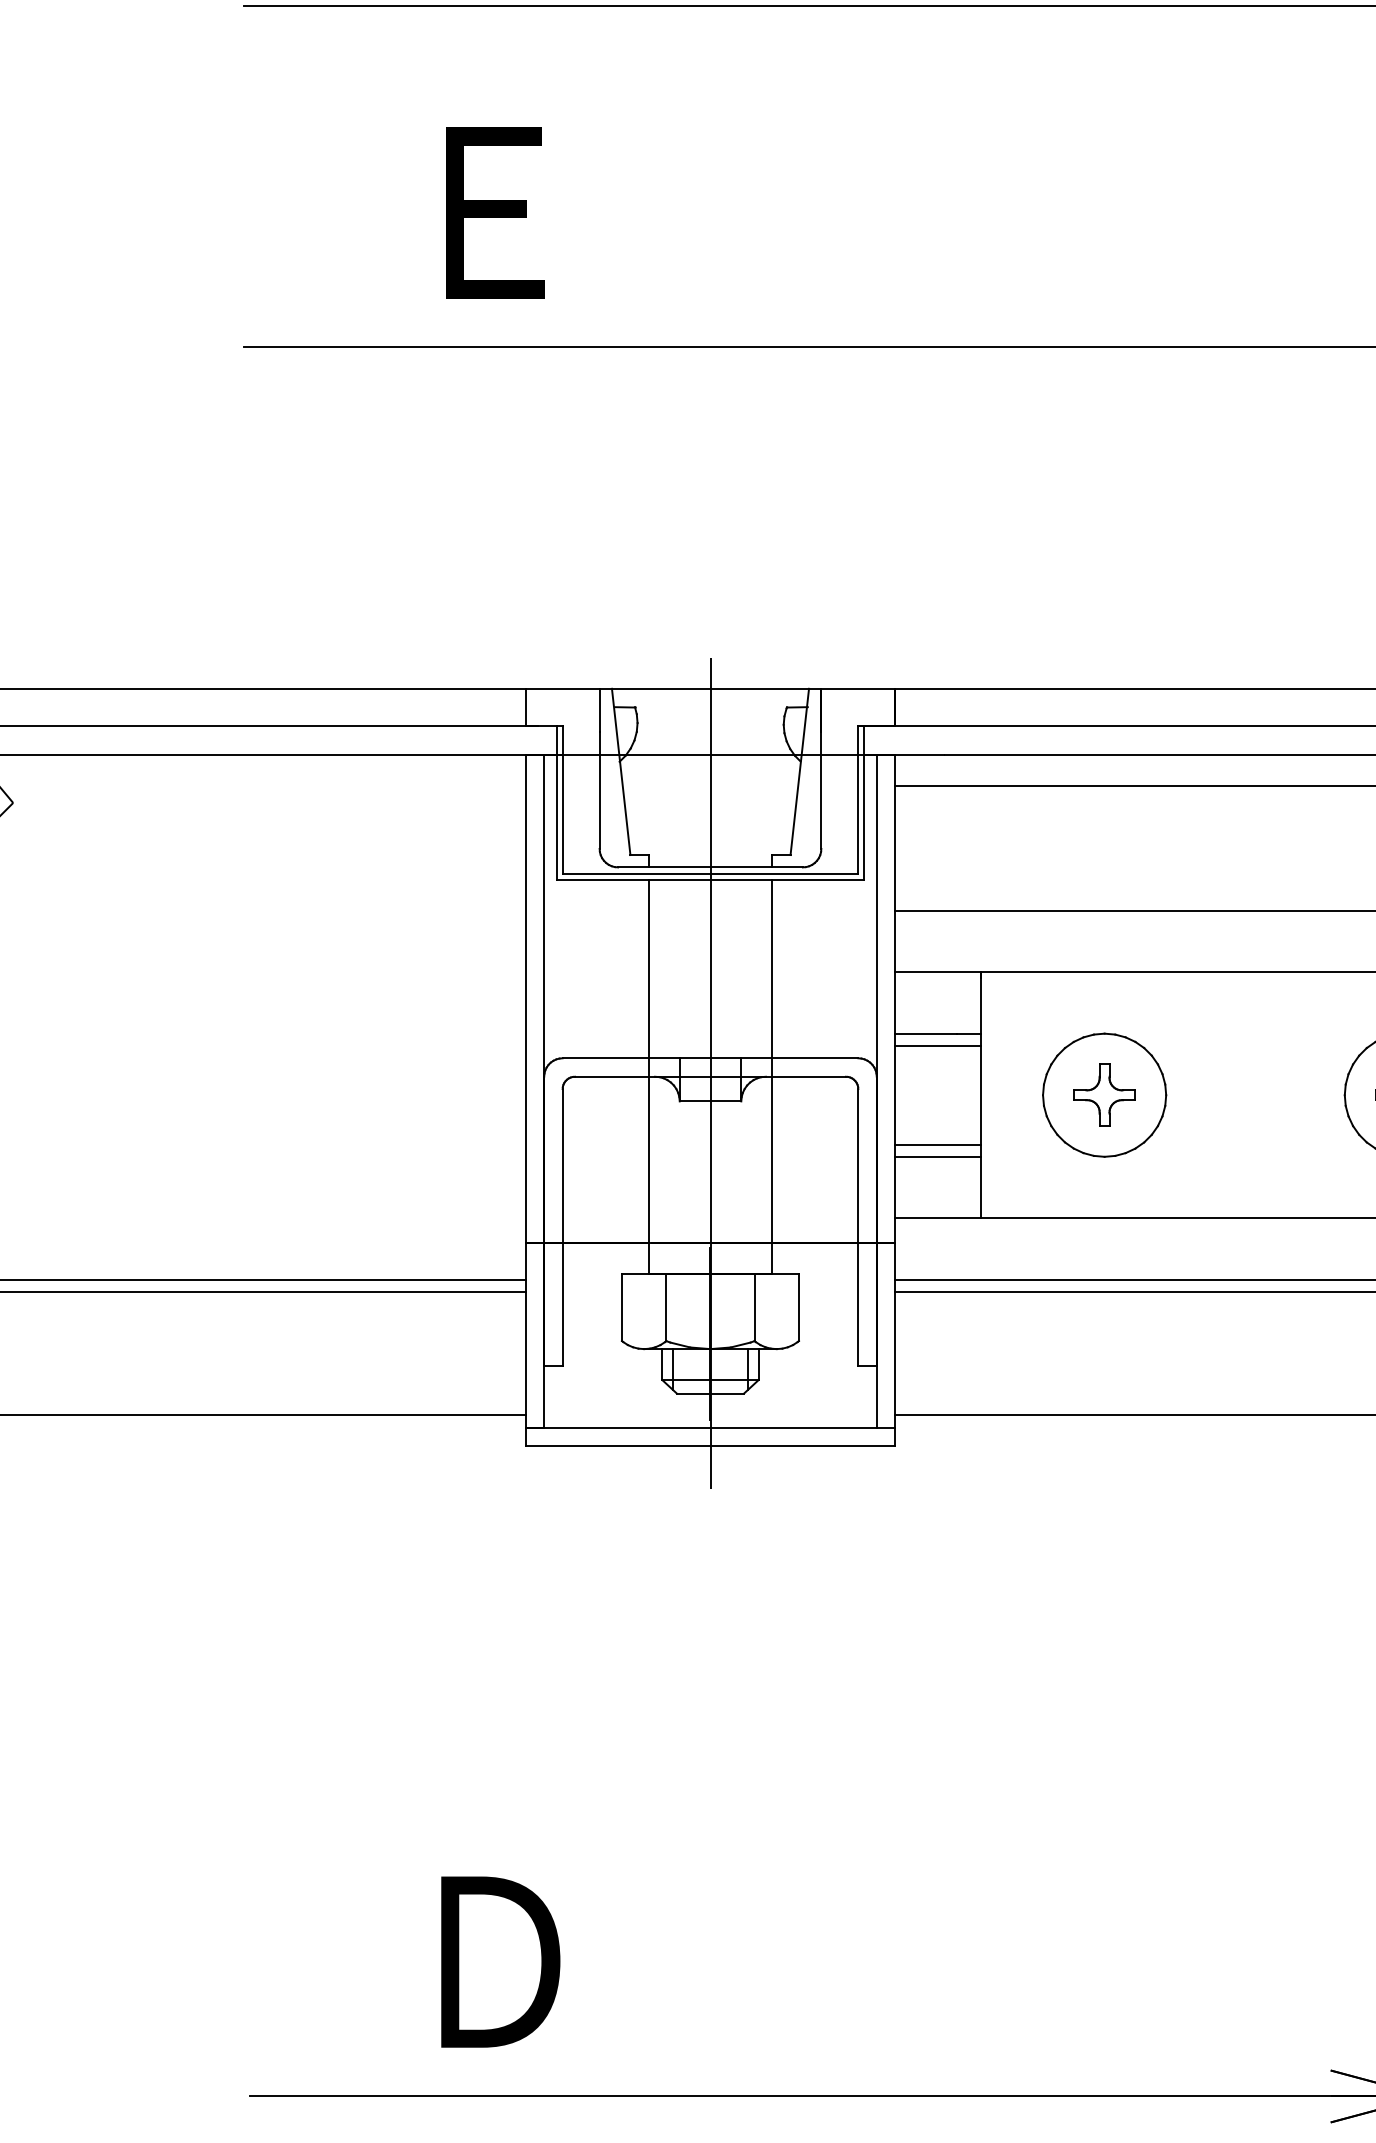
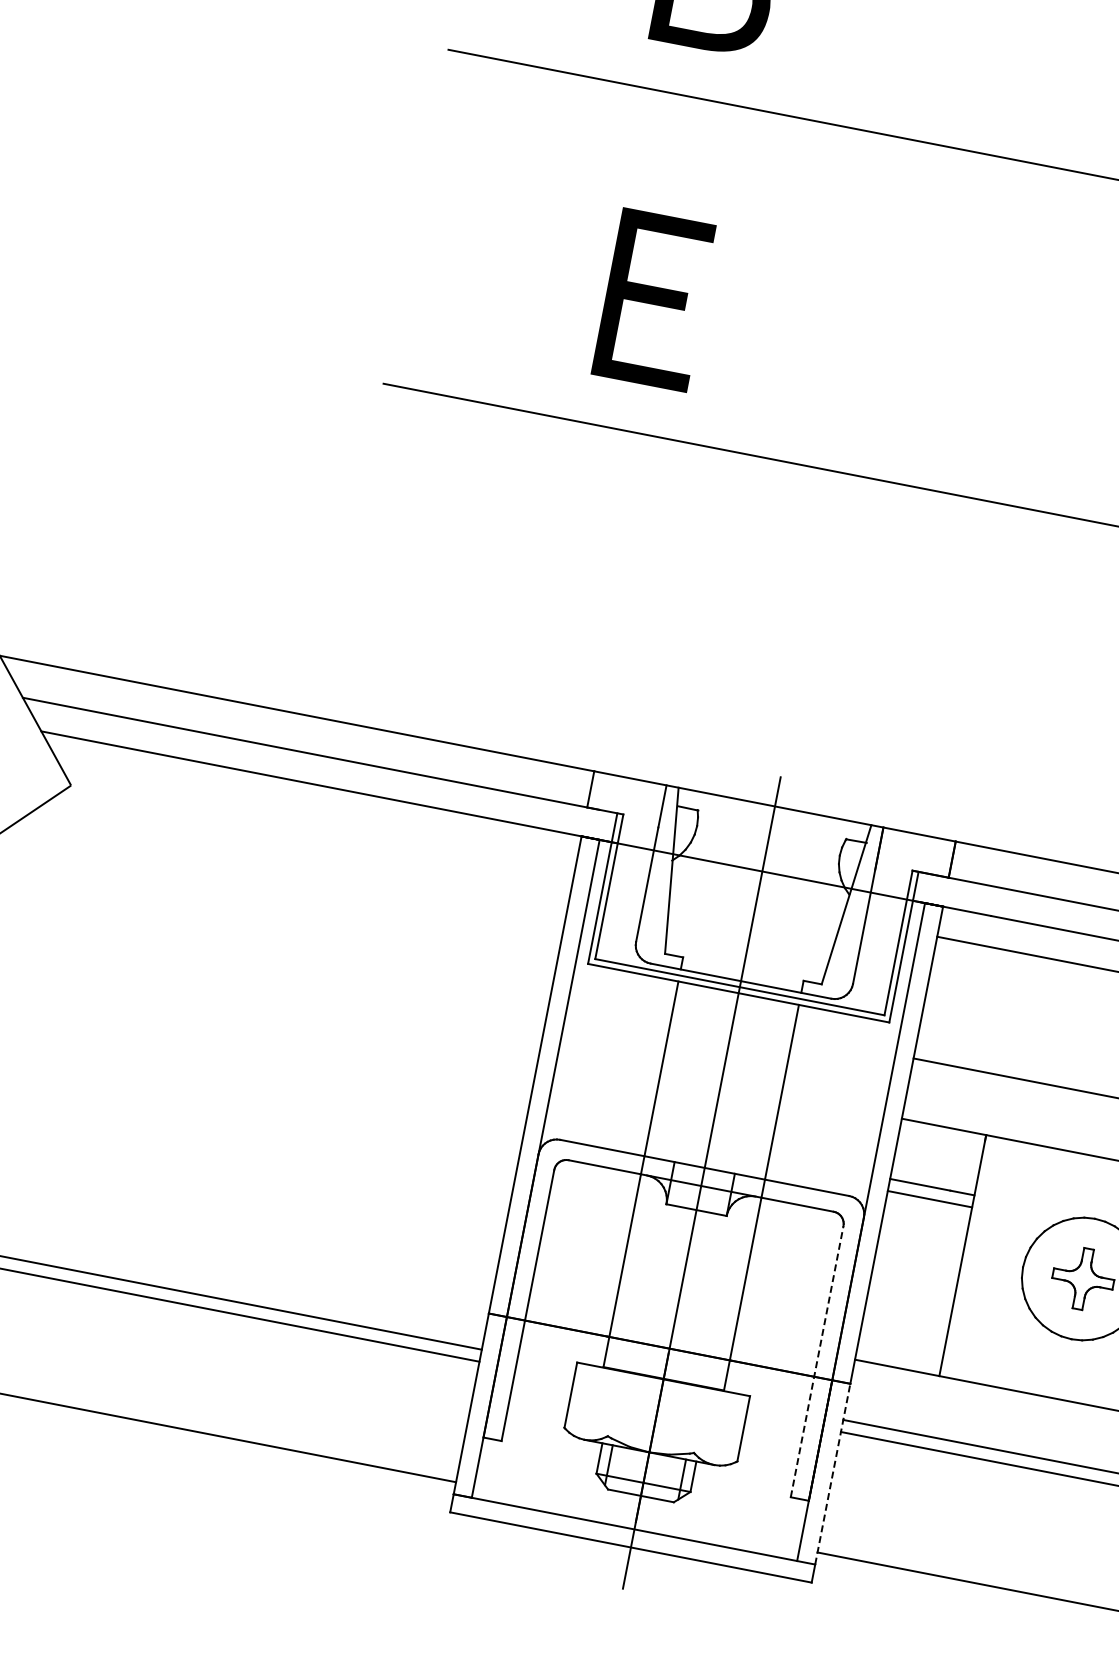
line: (938, 1144) -> (911, 1295), removed
line: (938, 1156) -> (909, 1307), removed
line: (858, 1227) -> (817, 1361), solid -> dashed
line: (666, 1307) -> (614, 1403), removed
line: (754, 1307) -> (700, 1420), removed
line: (895, 1334) -> (833, 1473), solid -> dashed

